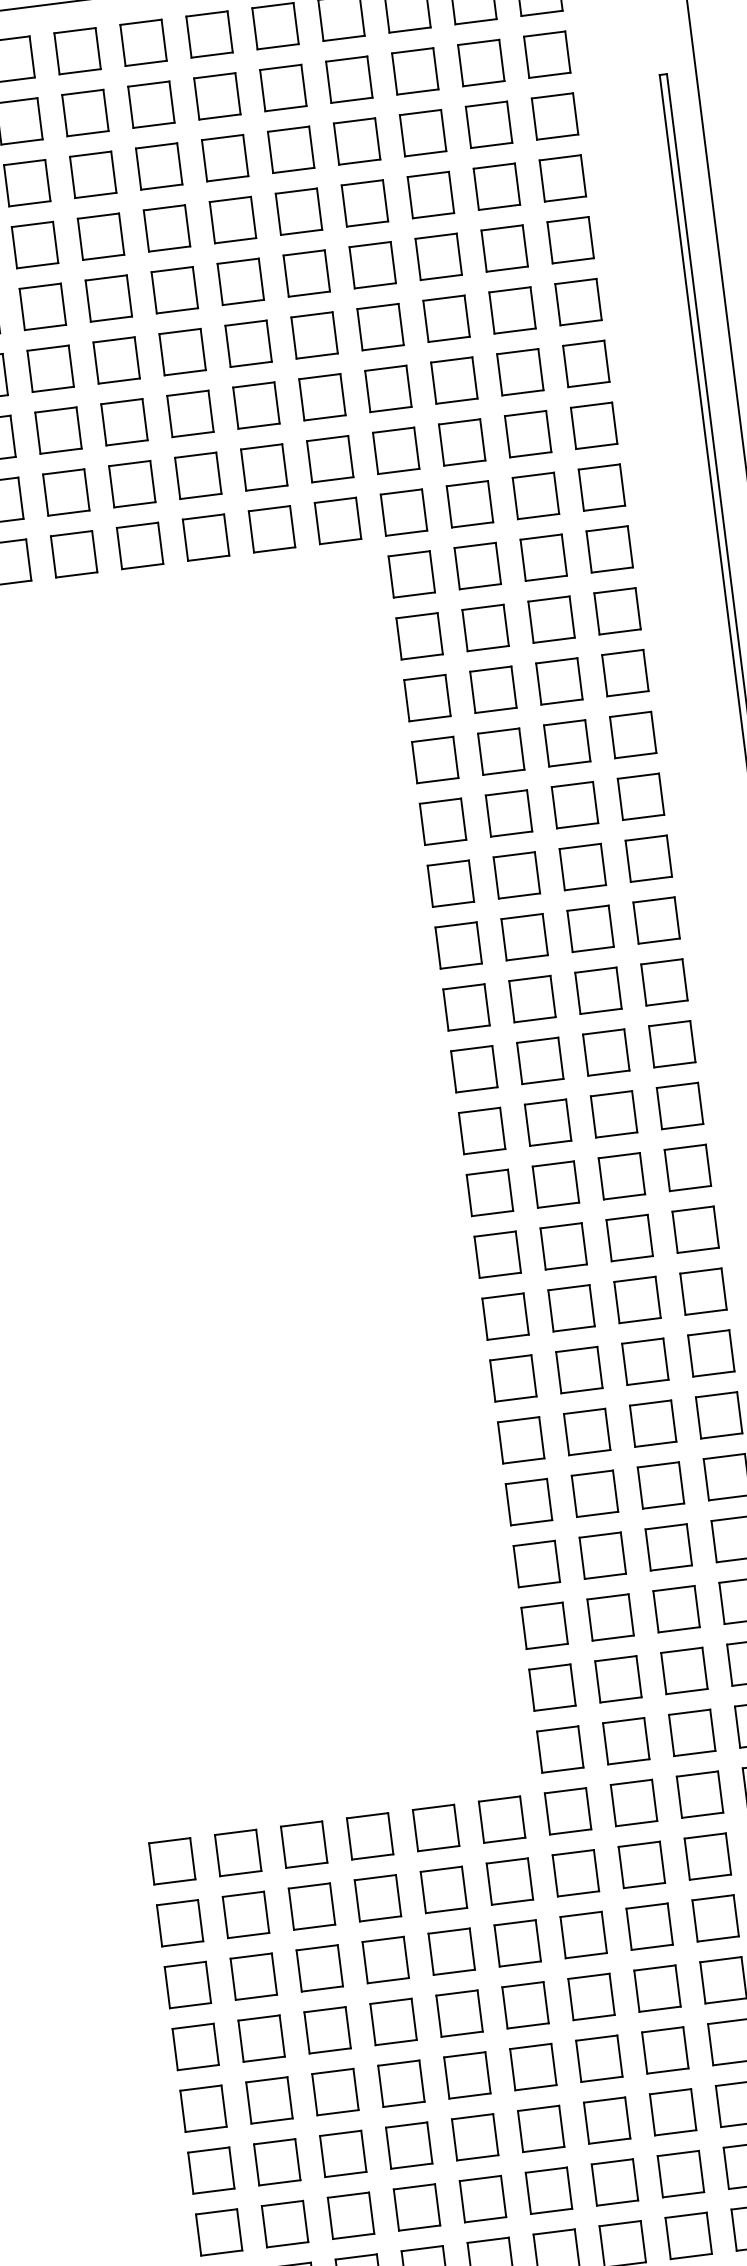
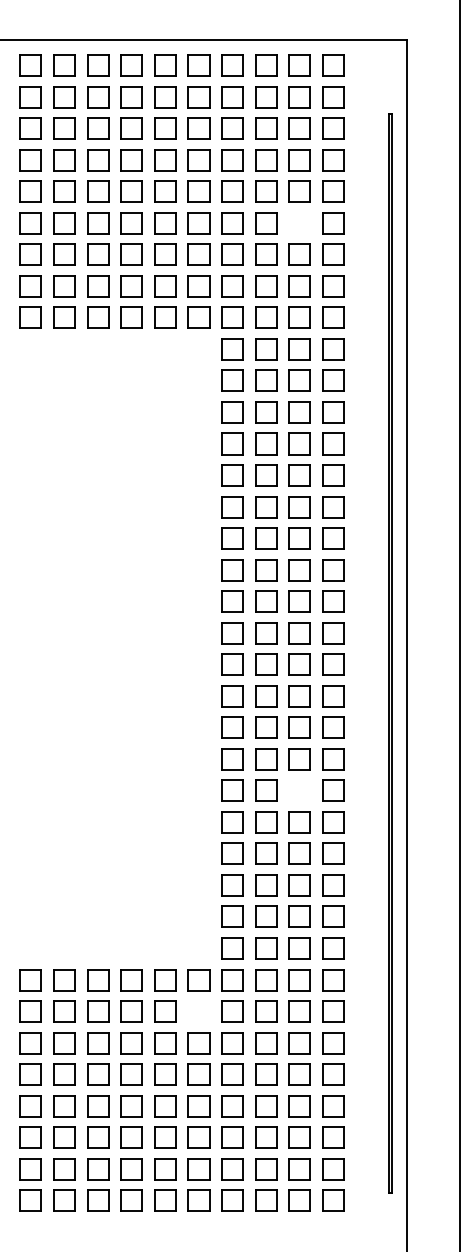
part: (511, 310) -> (299, 223), removed
part: (652, 1423) -> (299, 790), removed
part: (508, 1881) -> (198, 1011), removed

